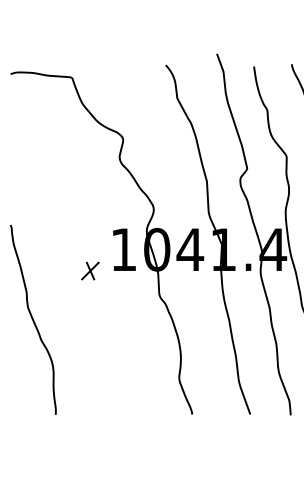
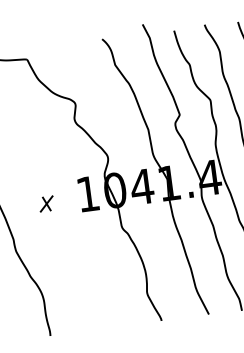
part: (90, 270) -> (46, 203), moved

